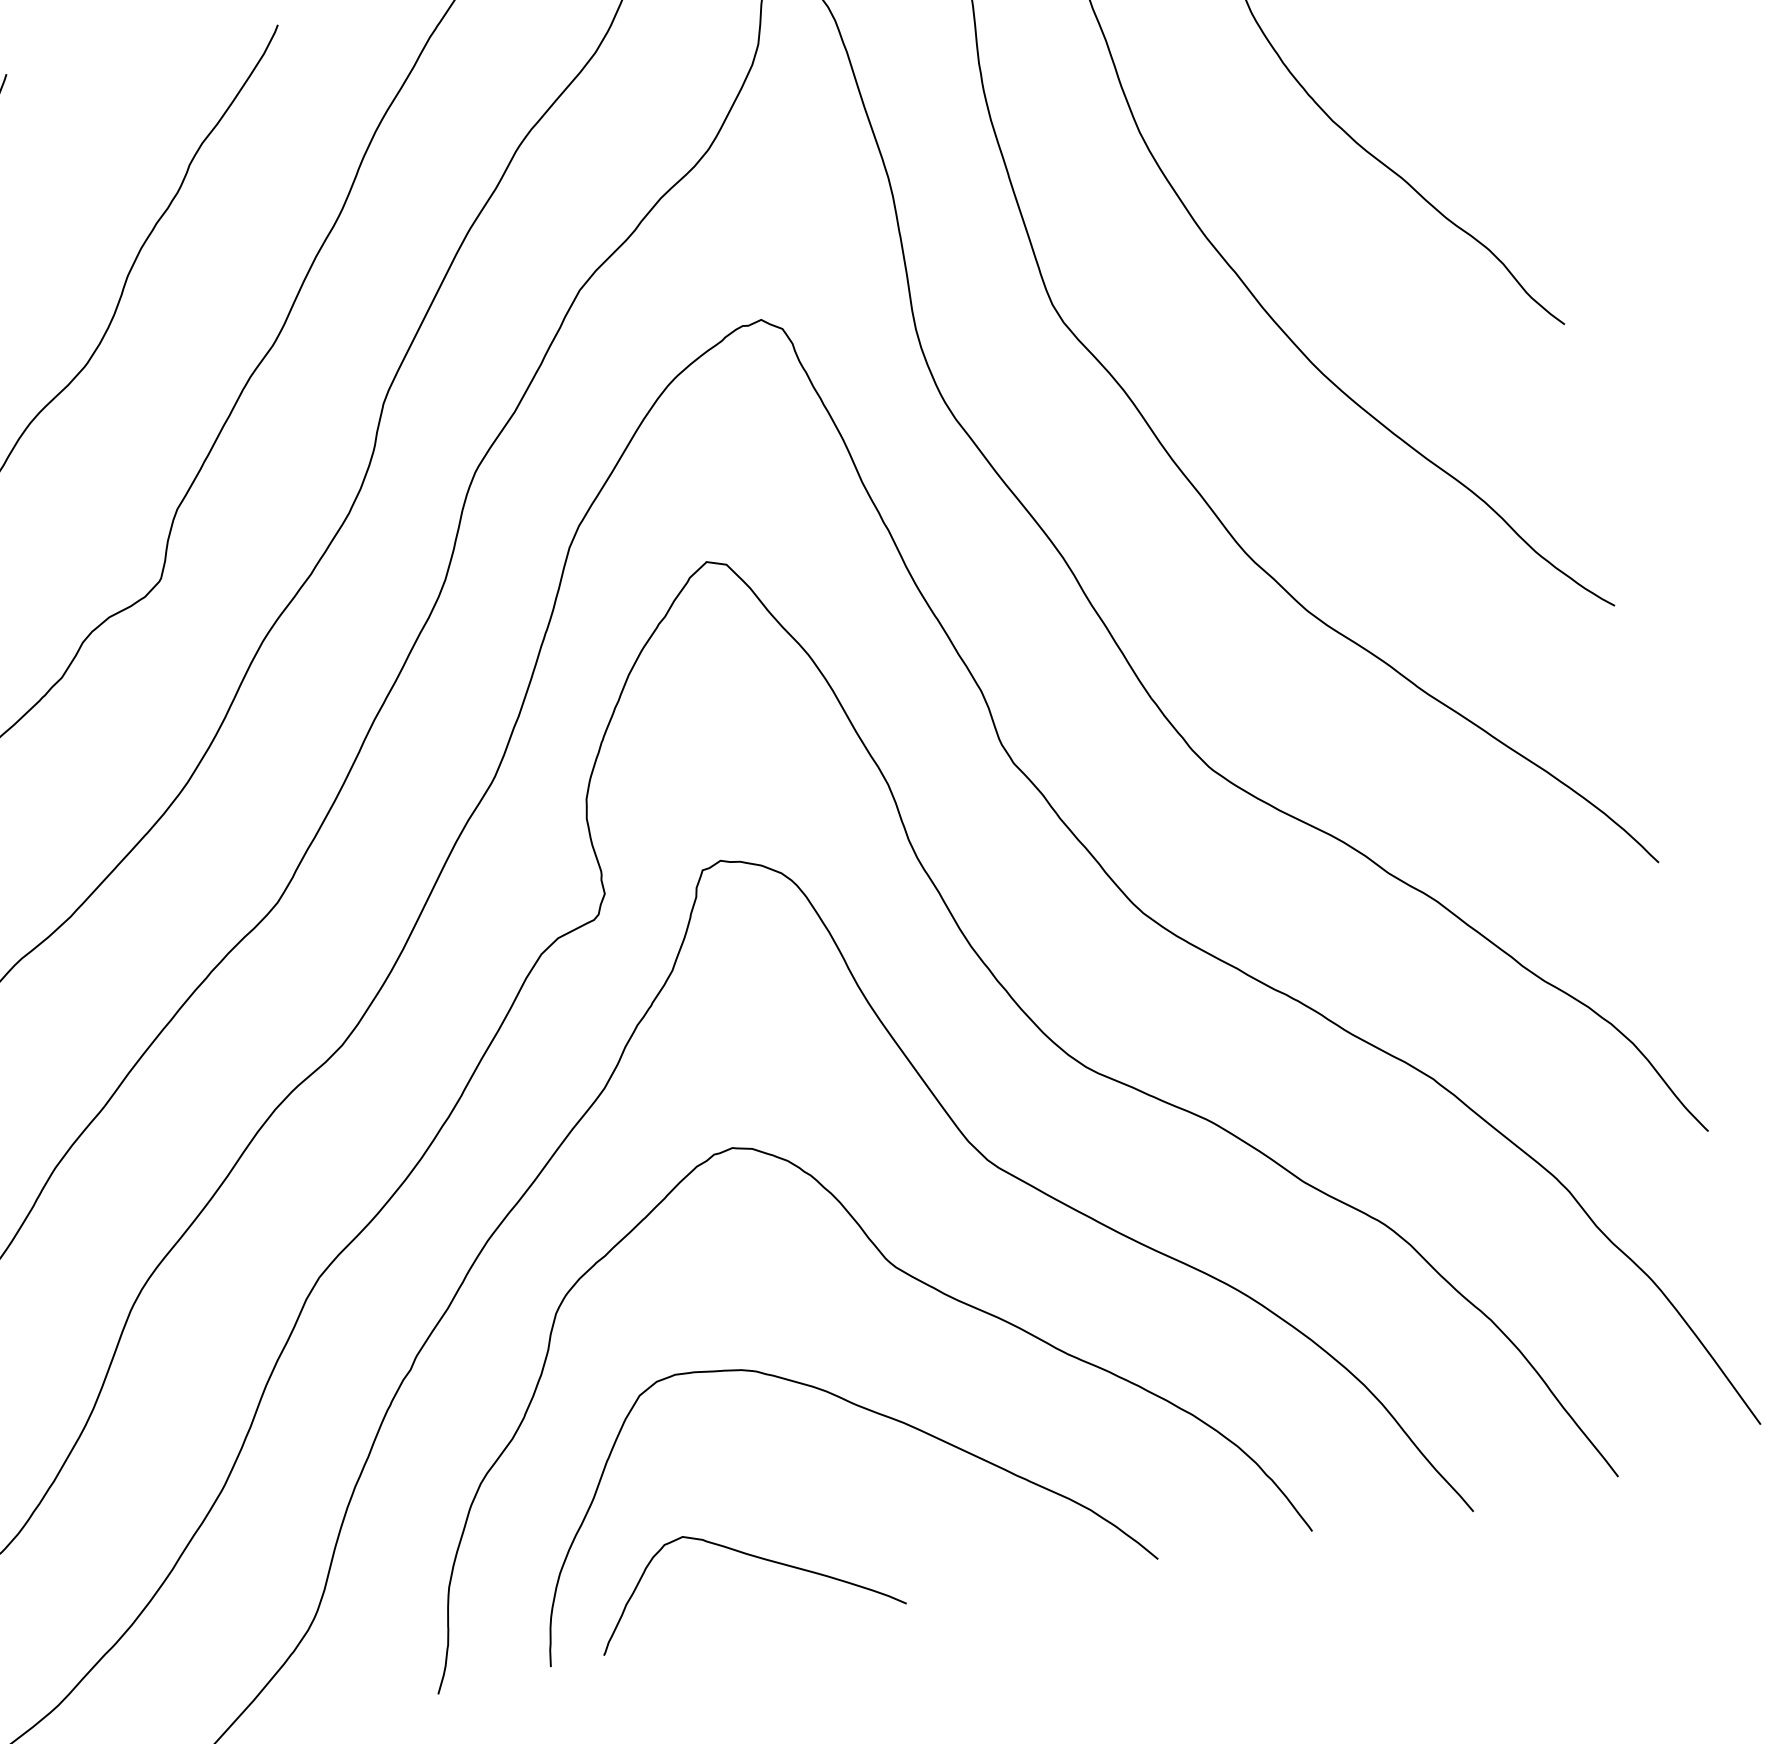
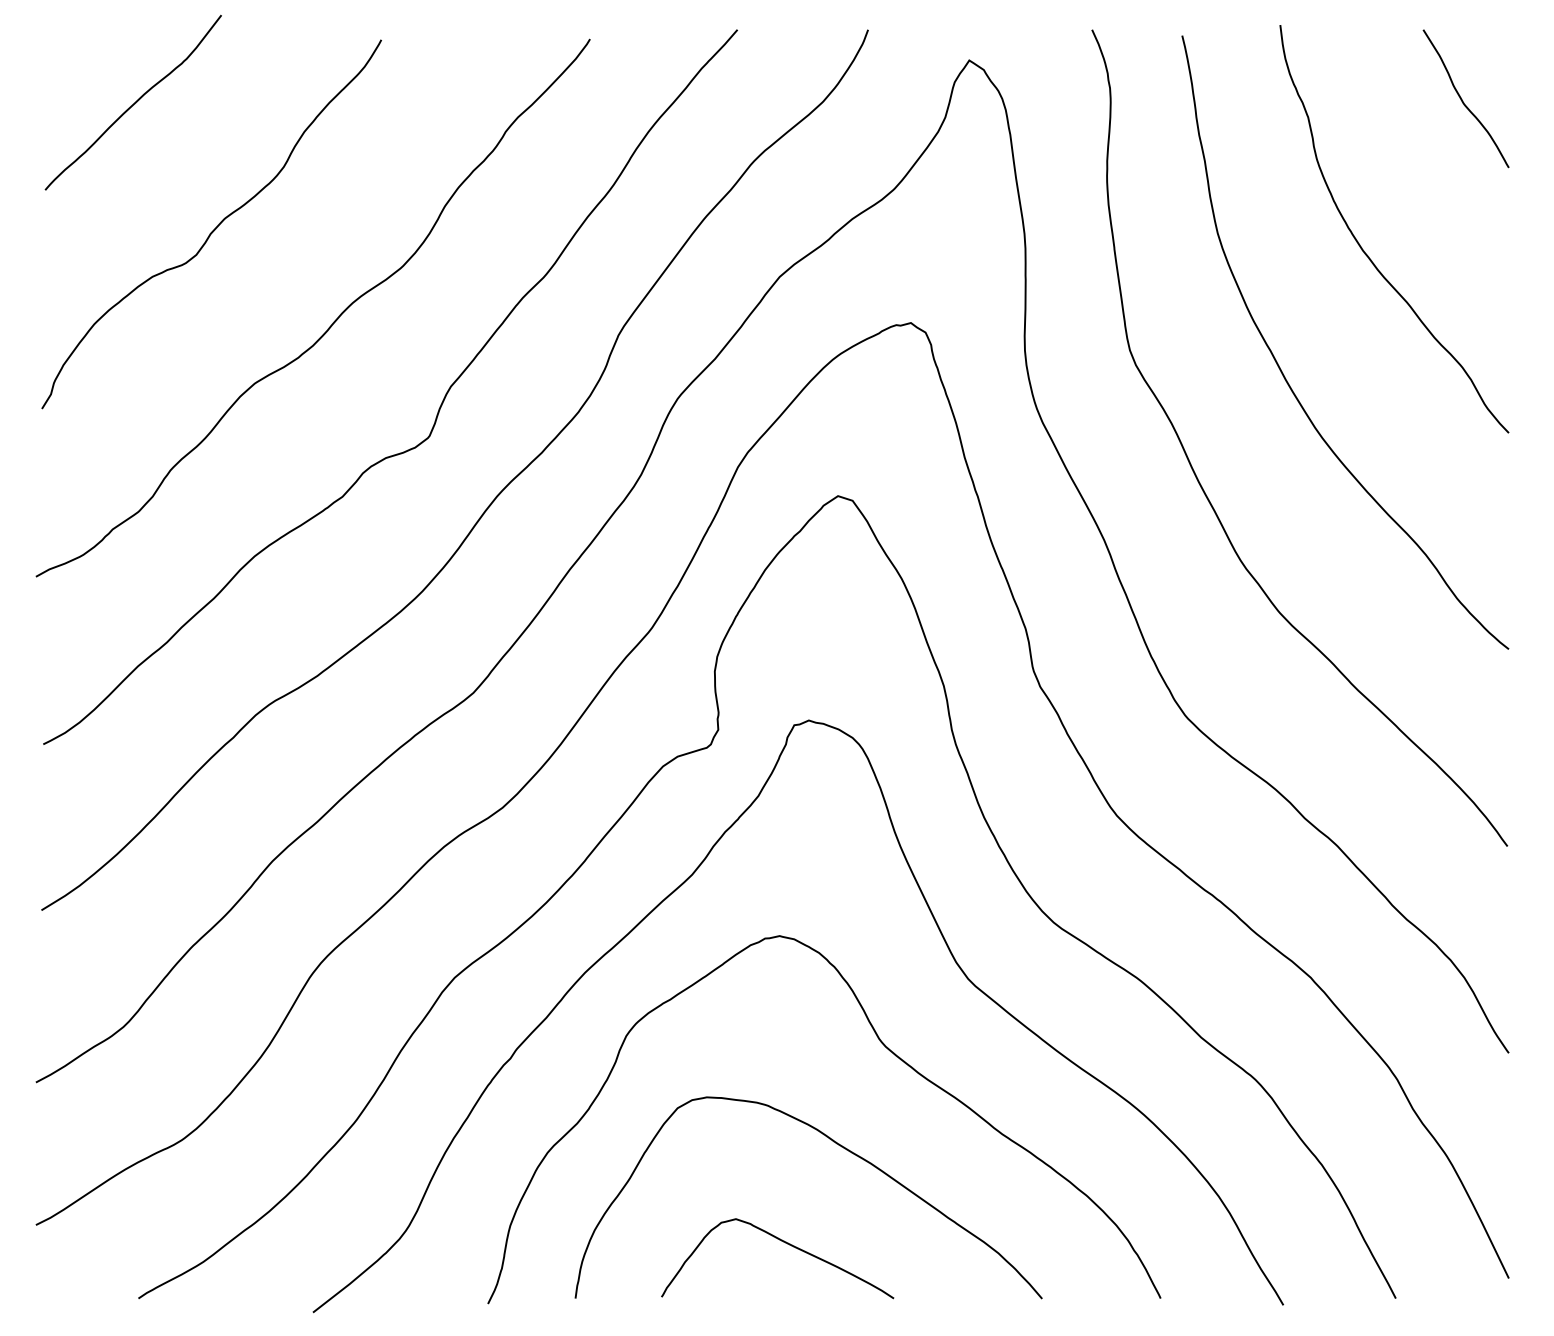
curve: (752, 1557) -> (785, 1243), moved

